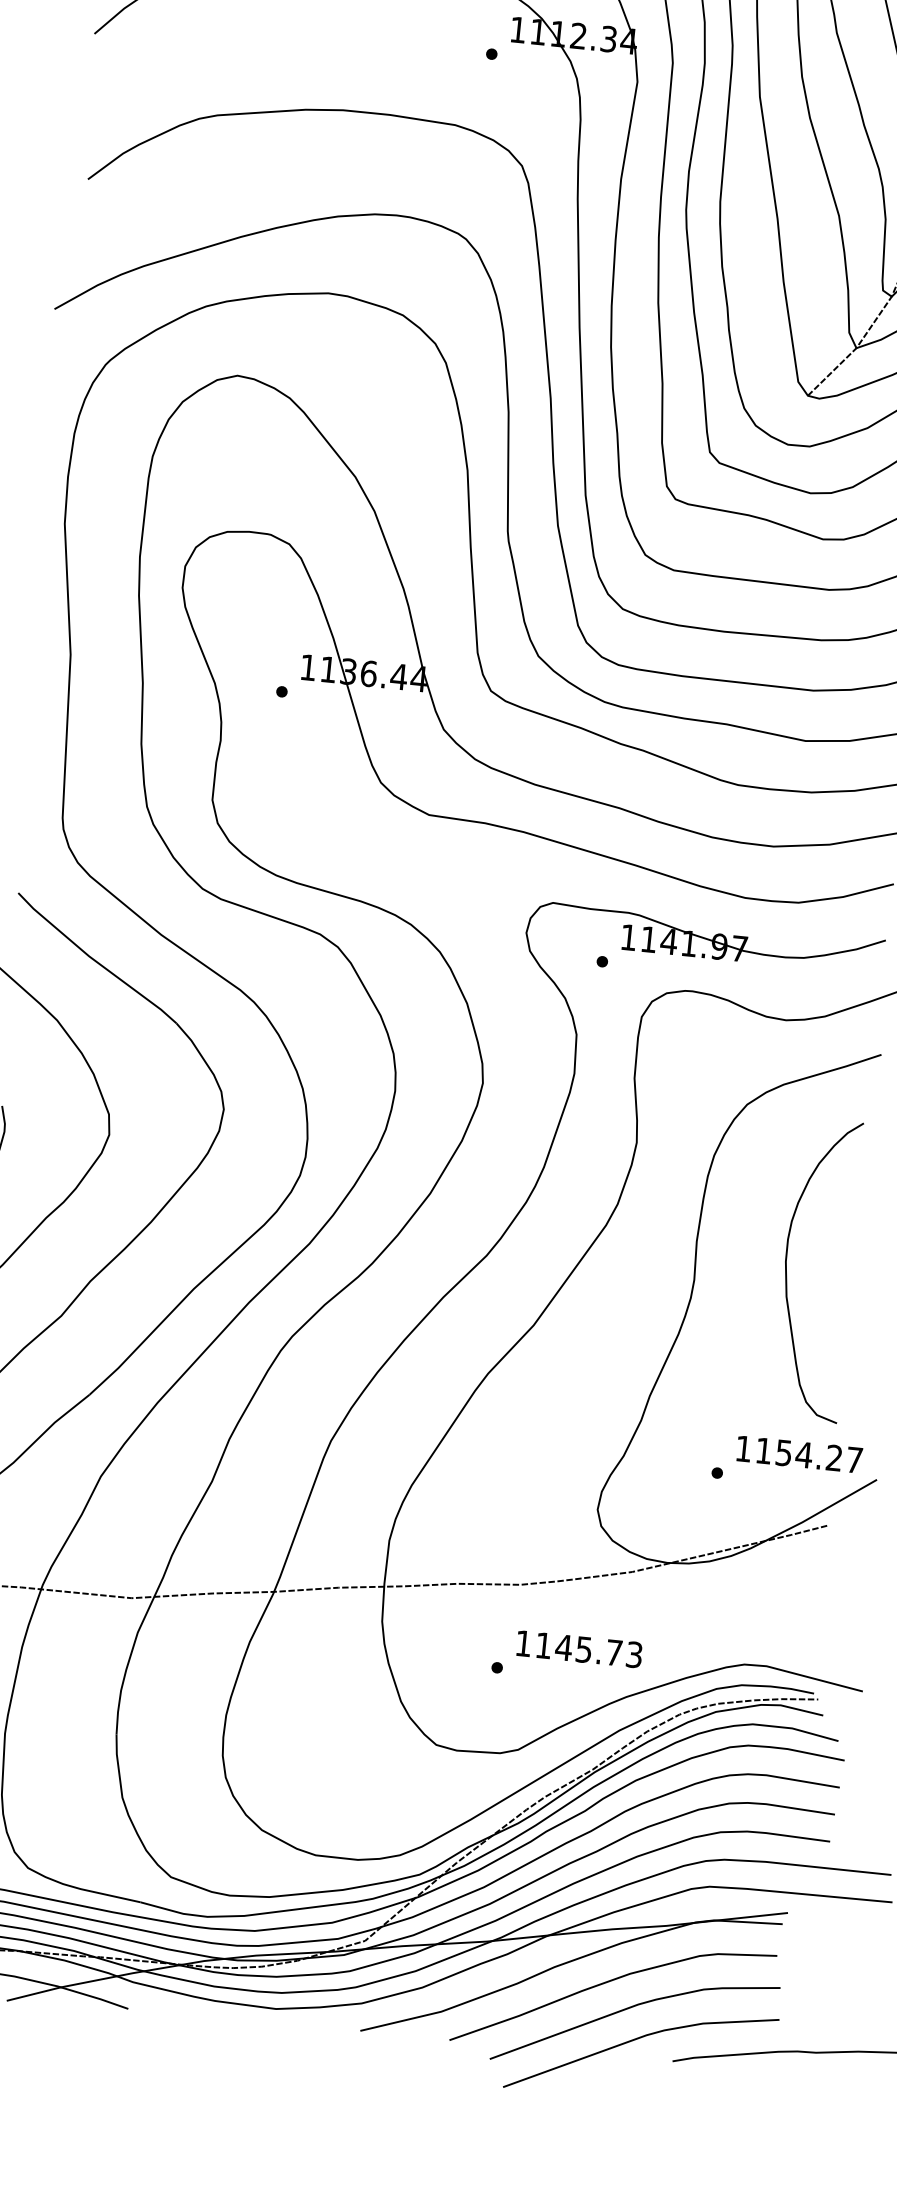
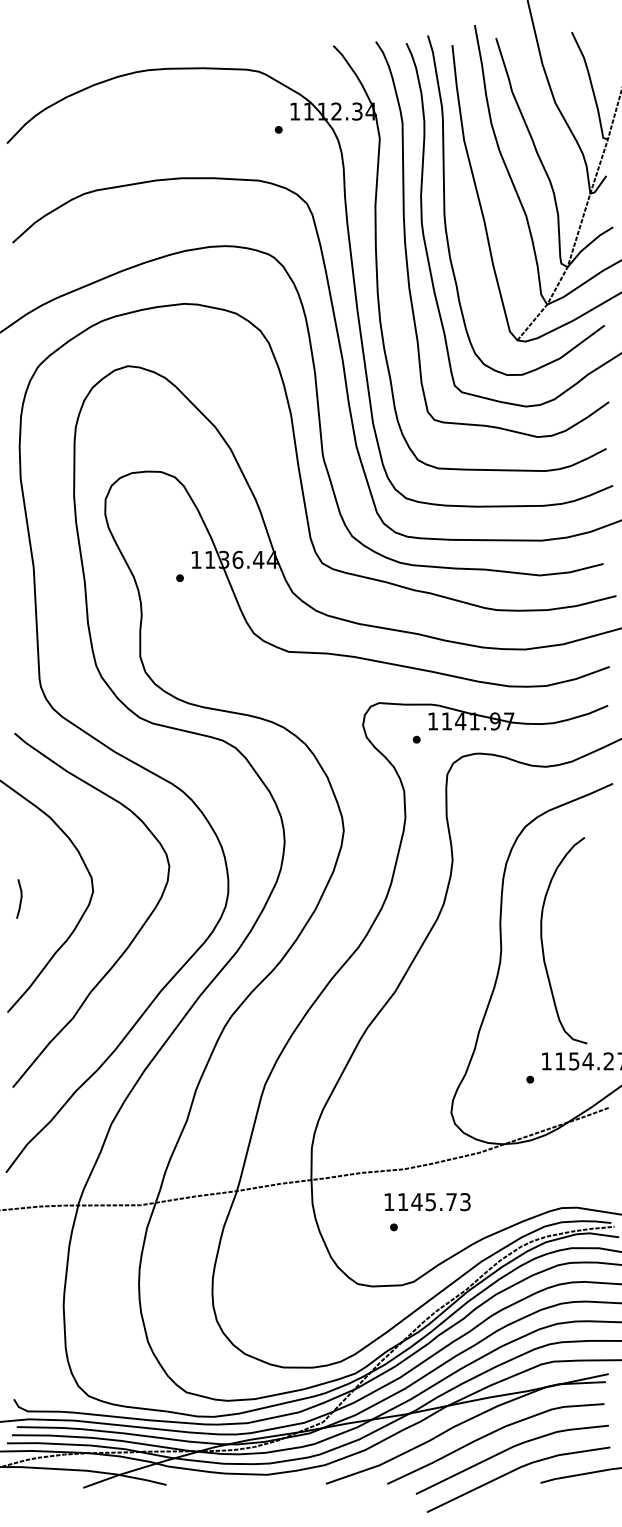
curve: (787, 1272) -> (543, 944), moved
text: (579, 1649) -> (427, 1202), moved

